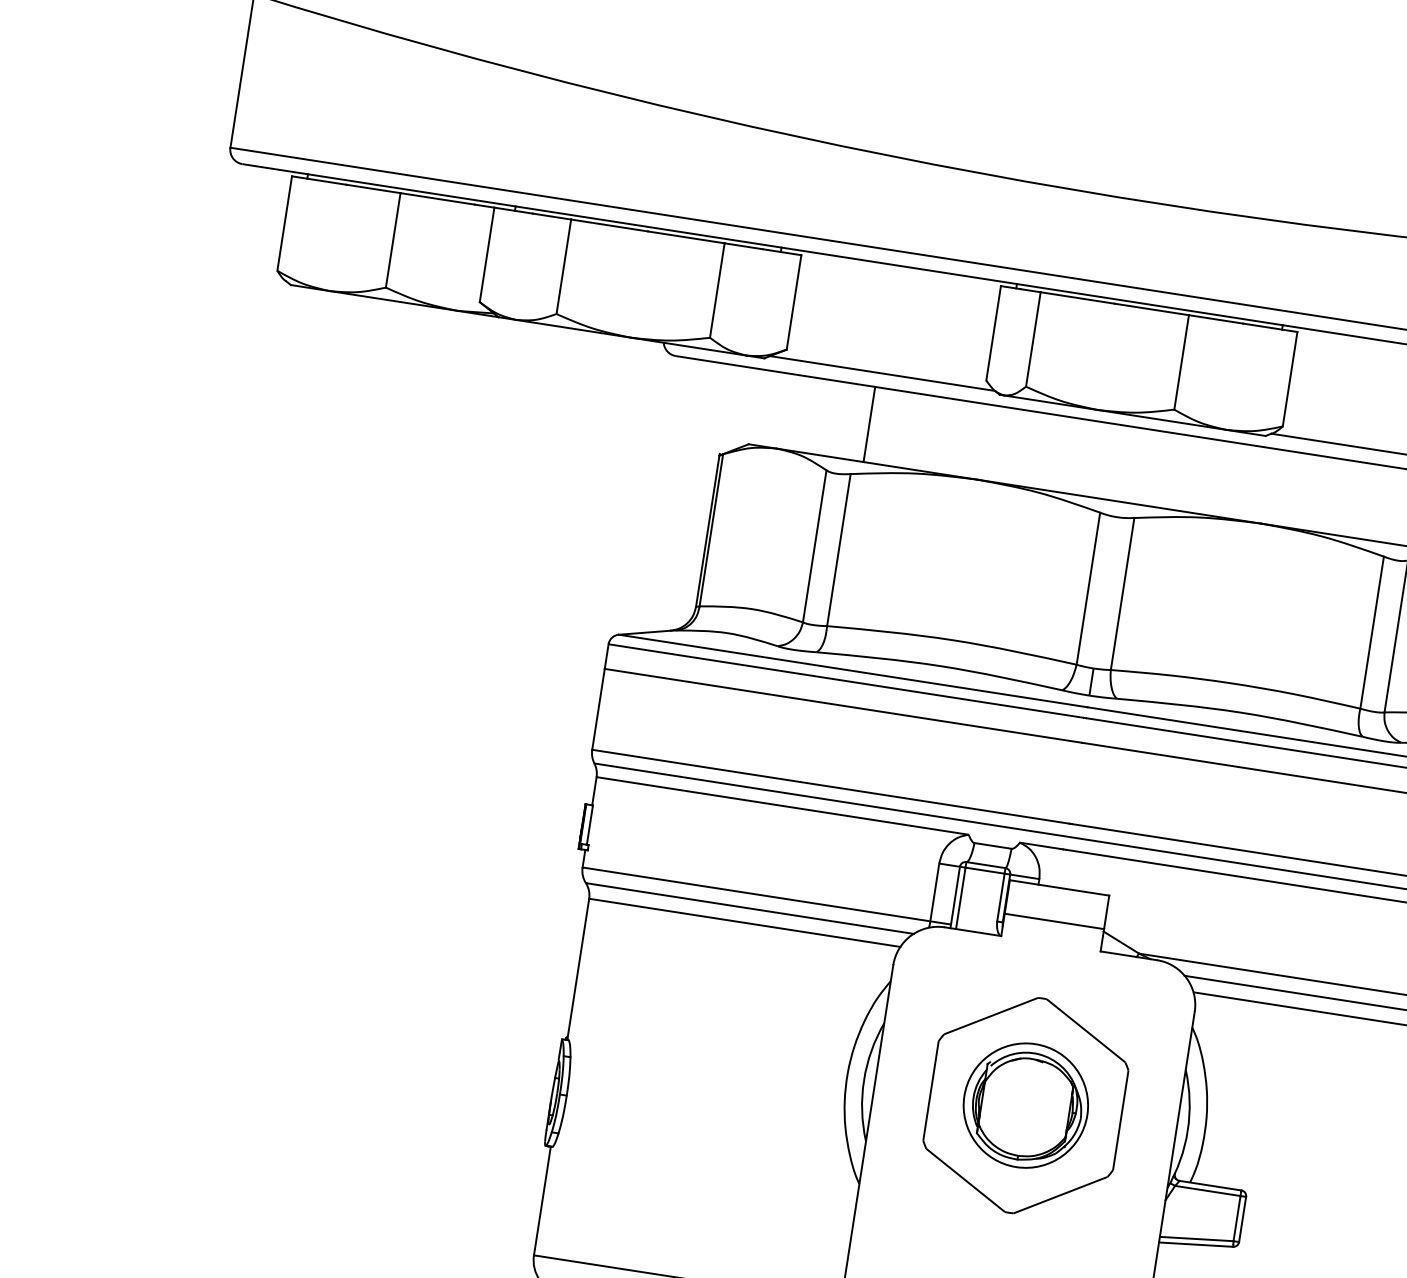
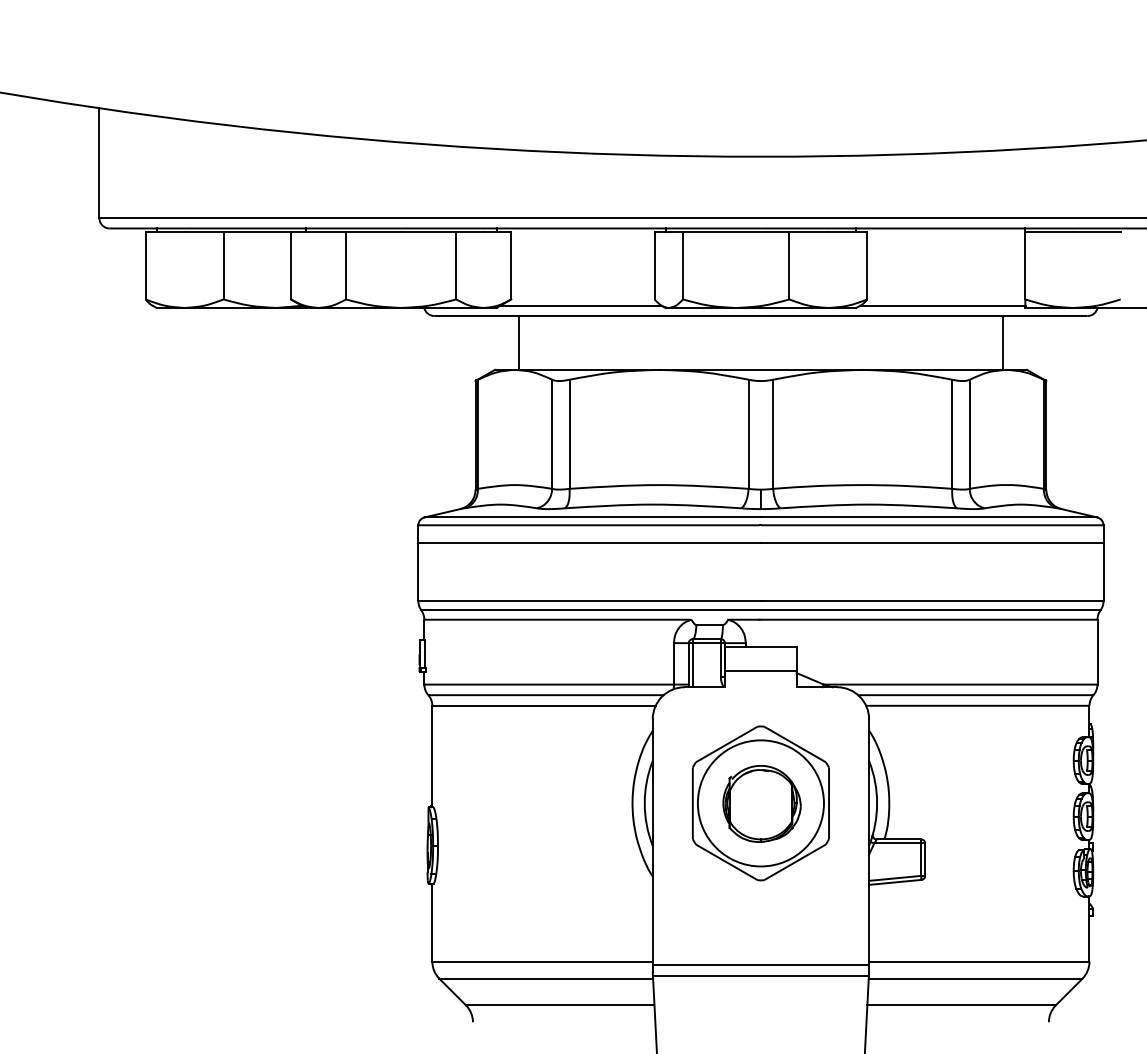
line: (869, 423) -> (519, 342), moved
circle: (1025, 1105) -> (760, 803), size x1.43

